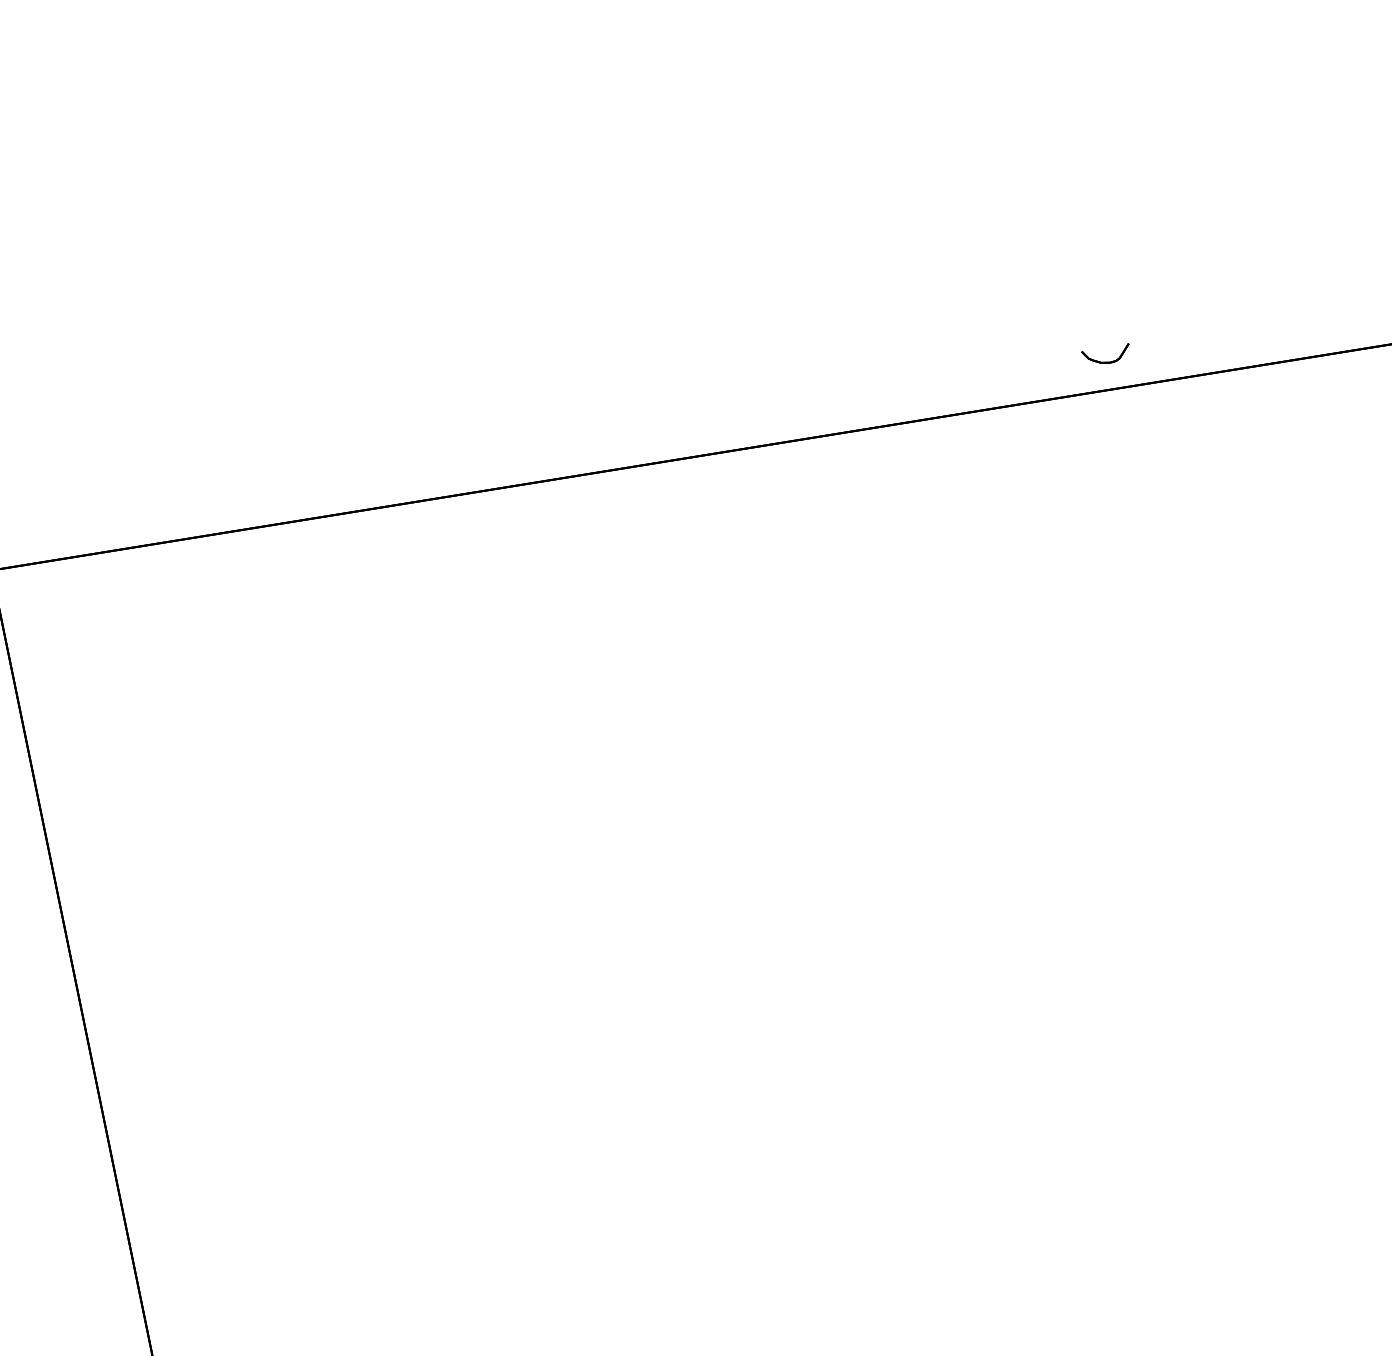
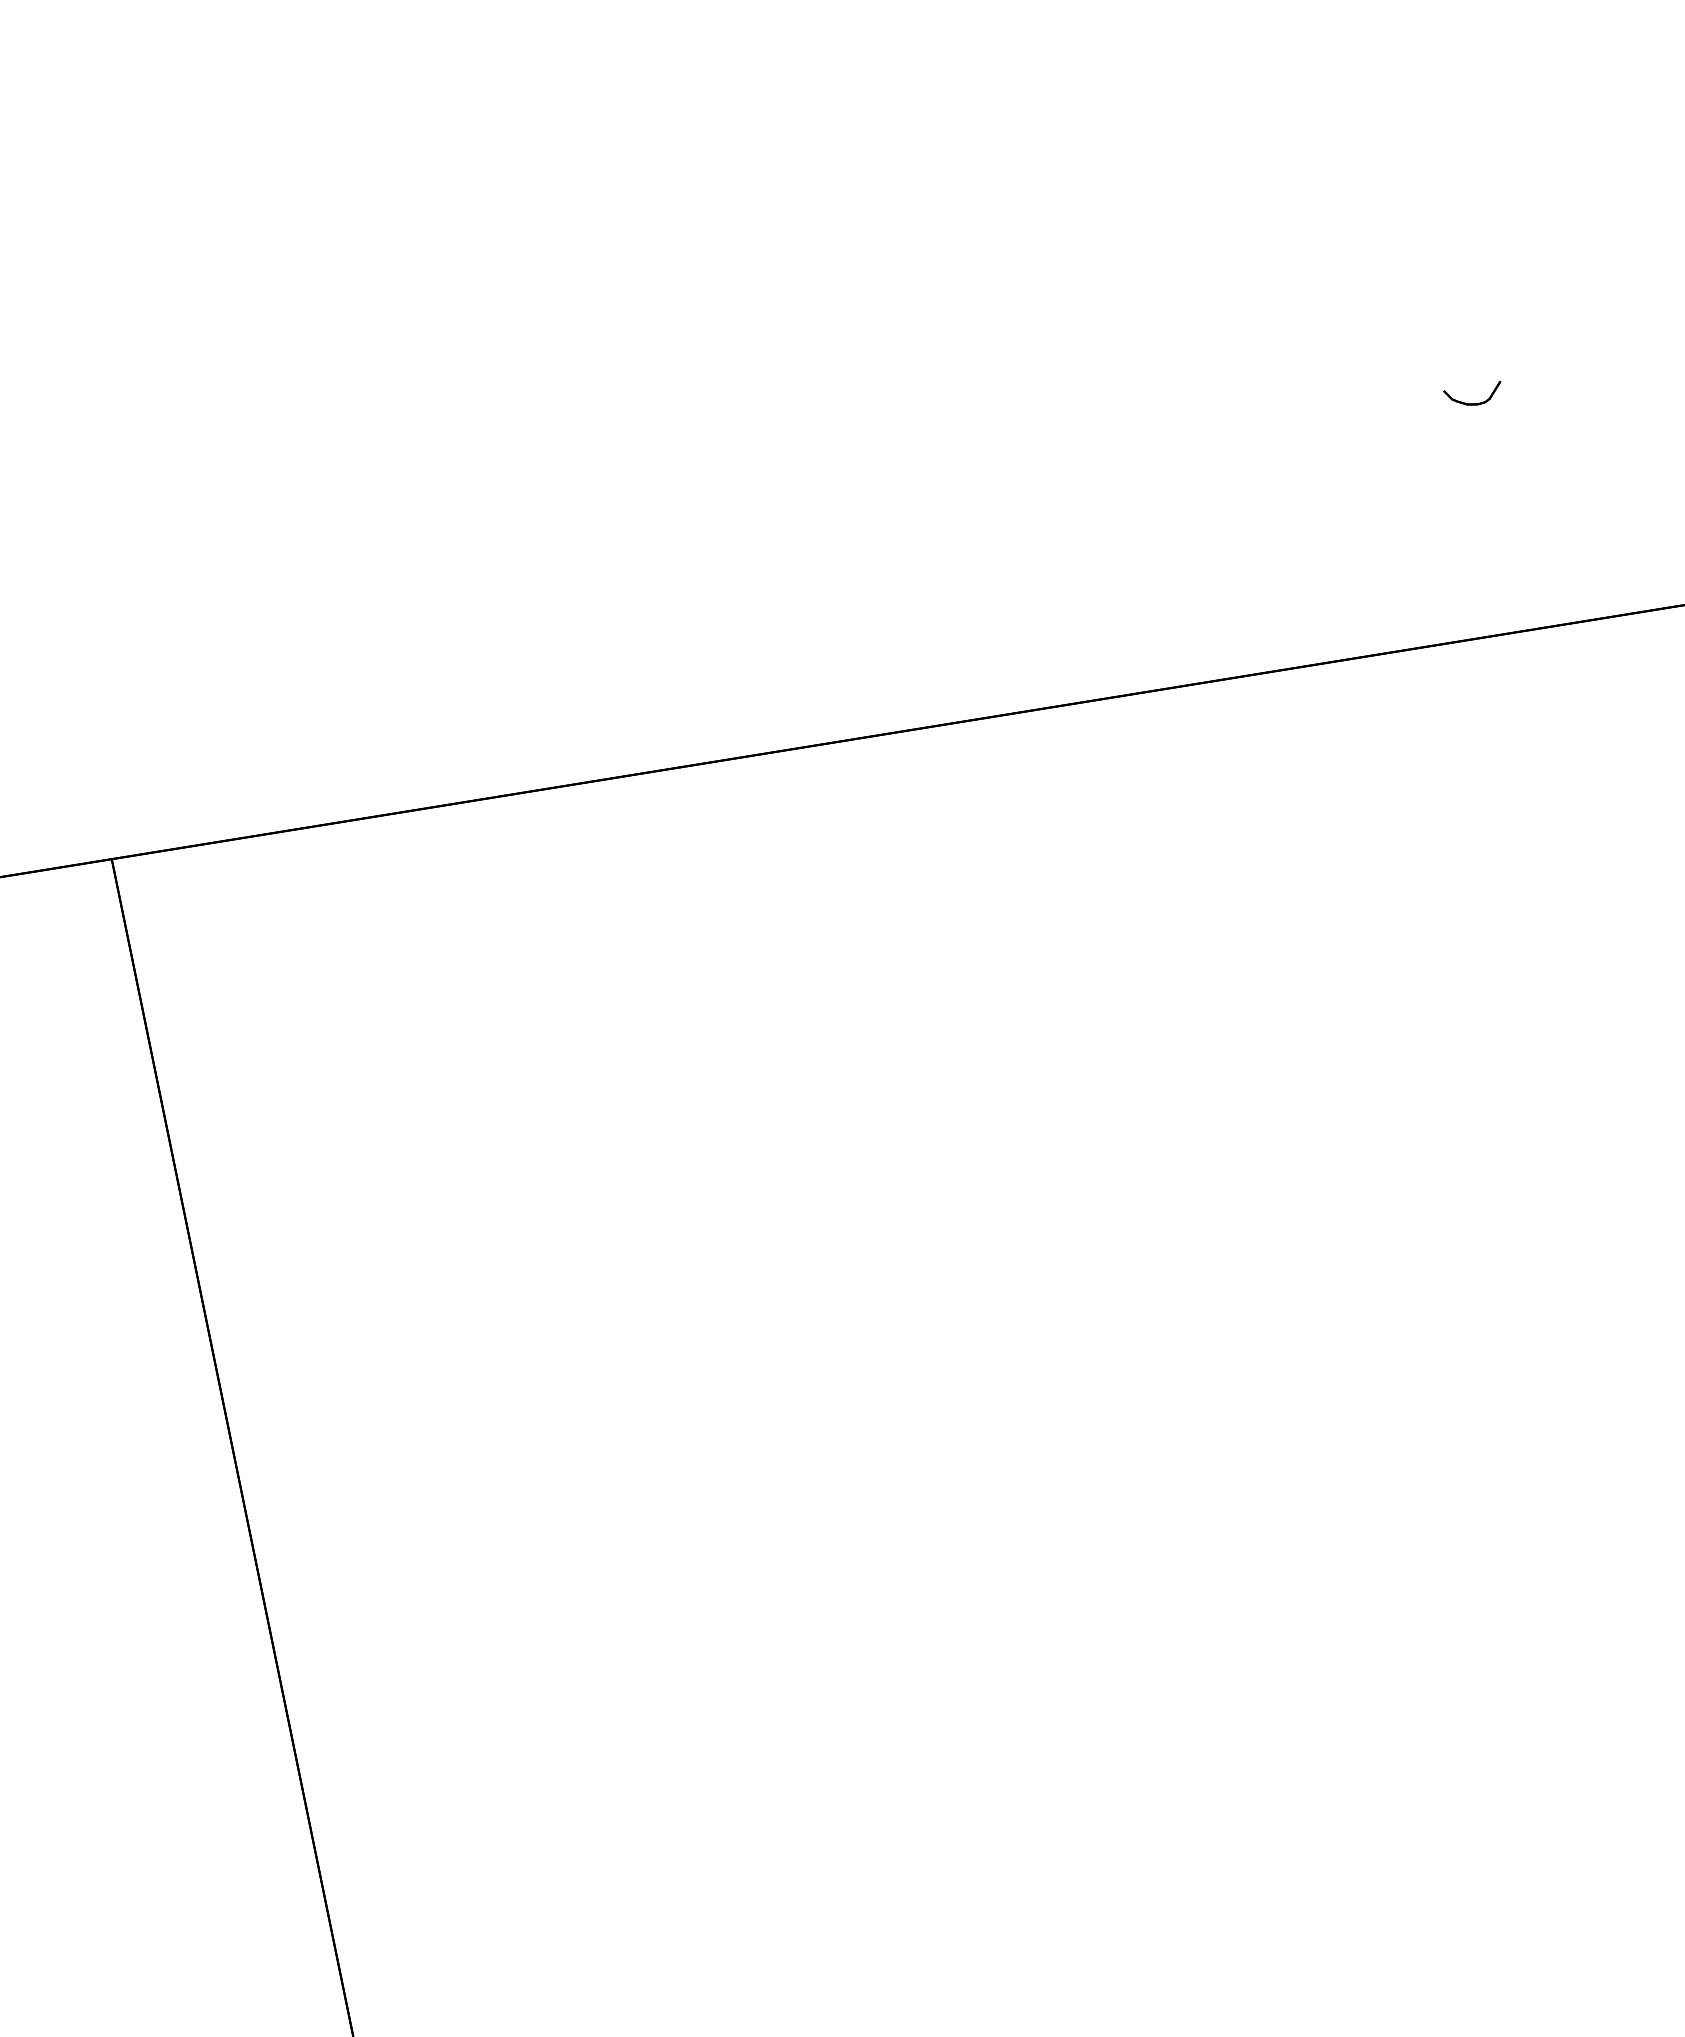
part: (1105, 362) -> (1472, 403), moved

